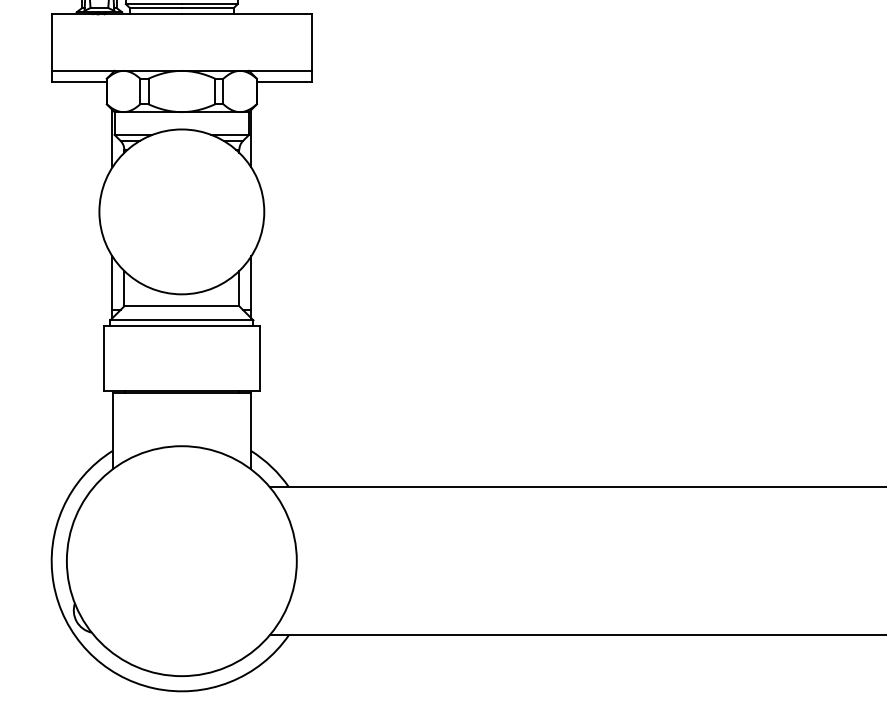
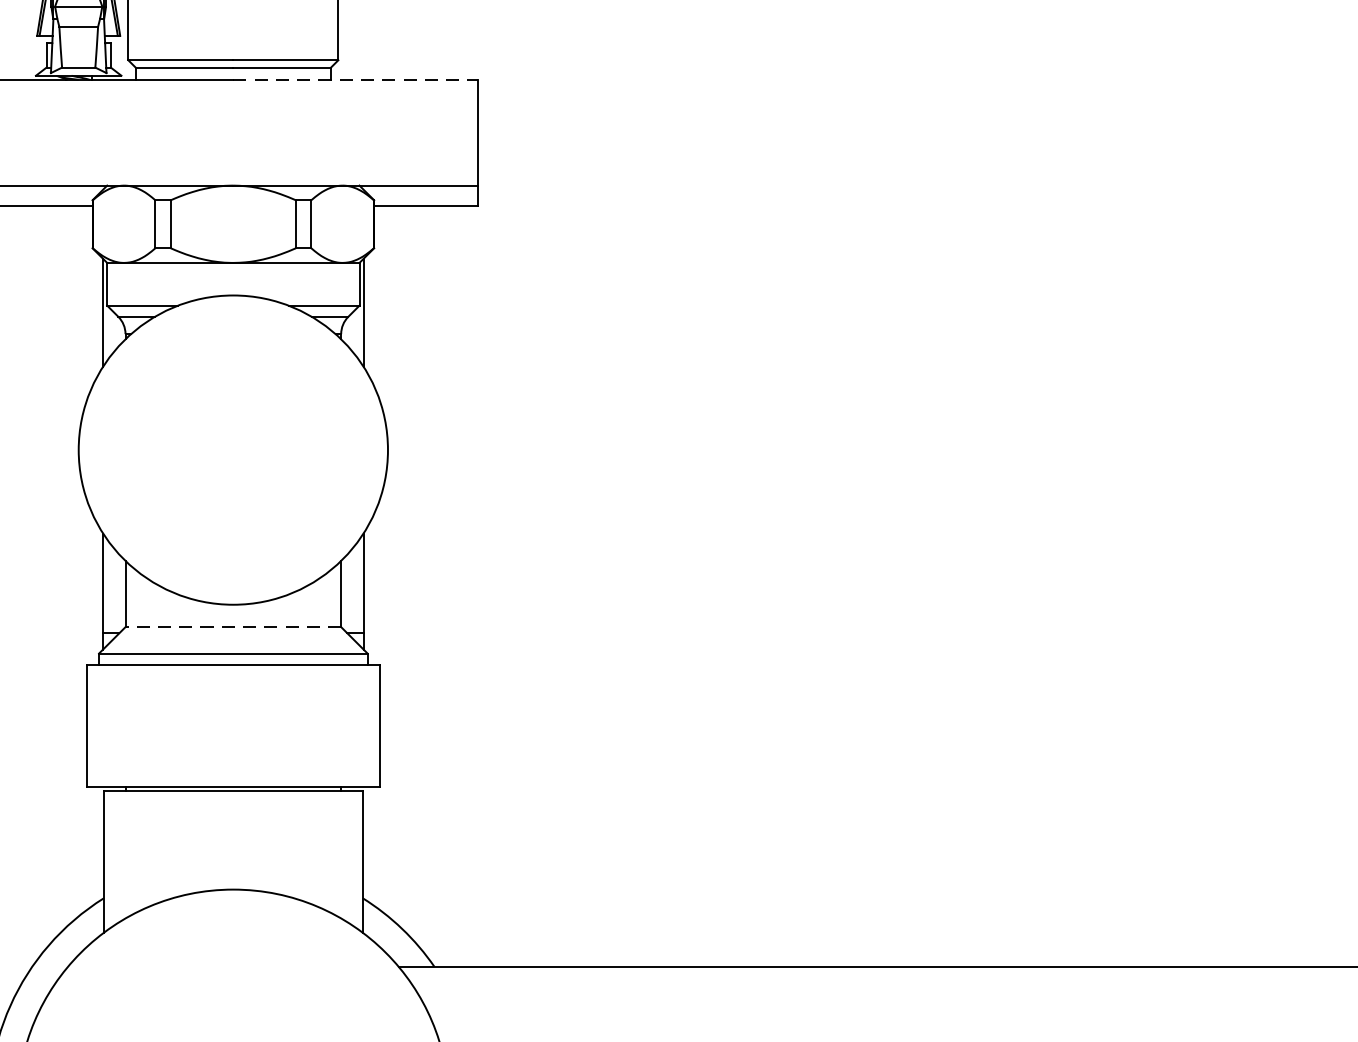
line: (247, 14) -> (356, 79), solid -> dashed
line: (181, 306) -> (232, 627), solid -> dashed

